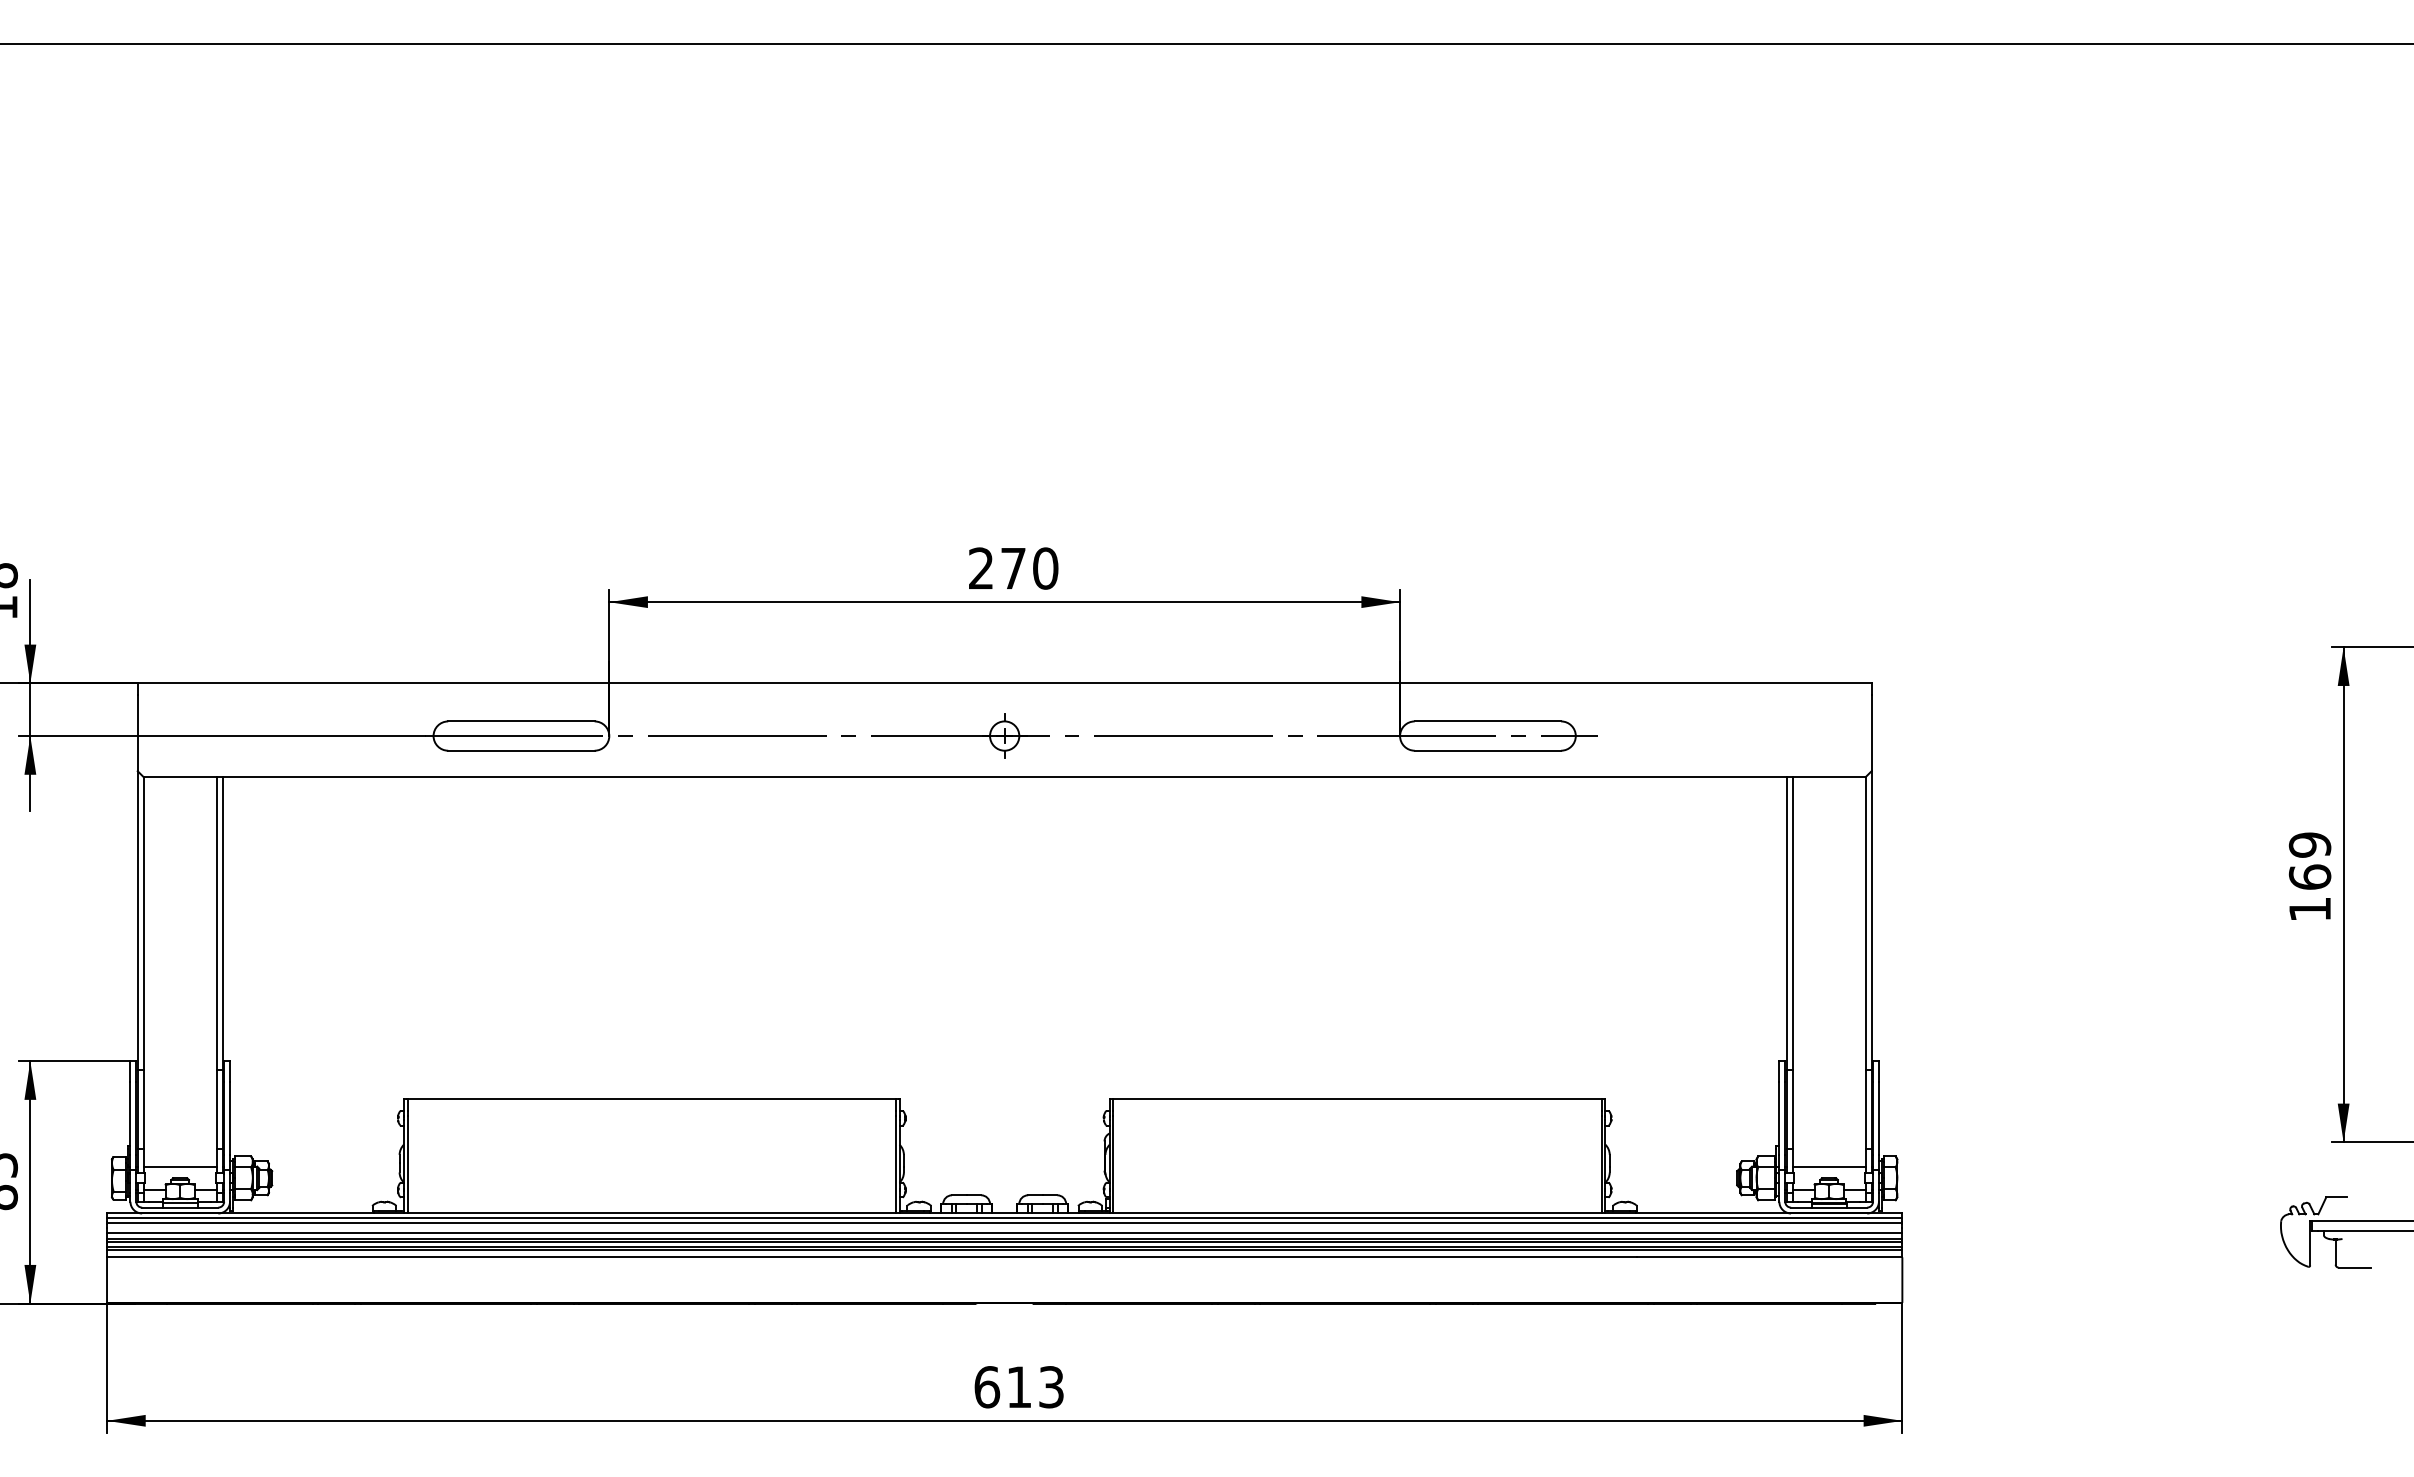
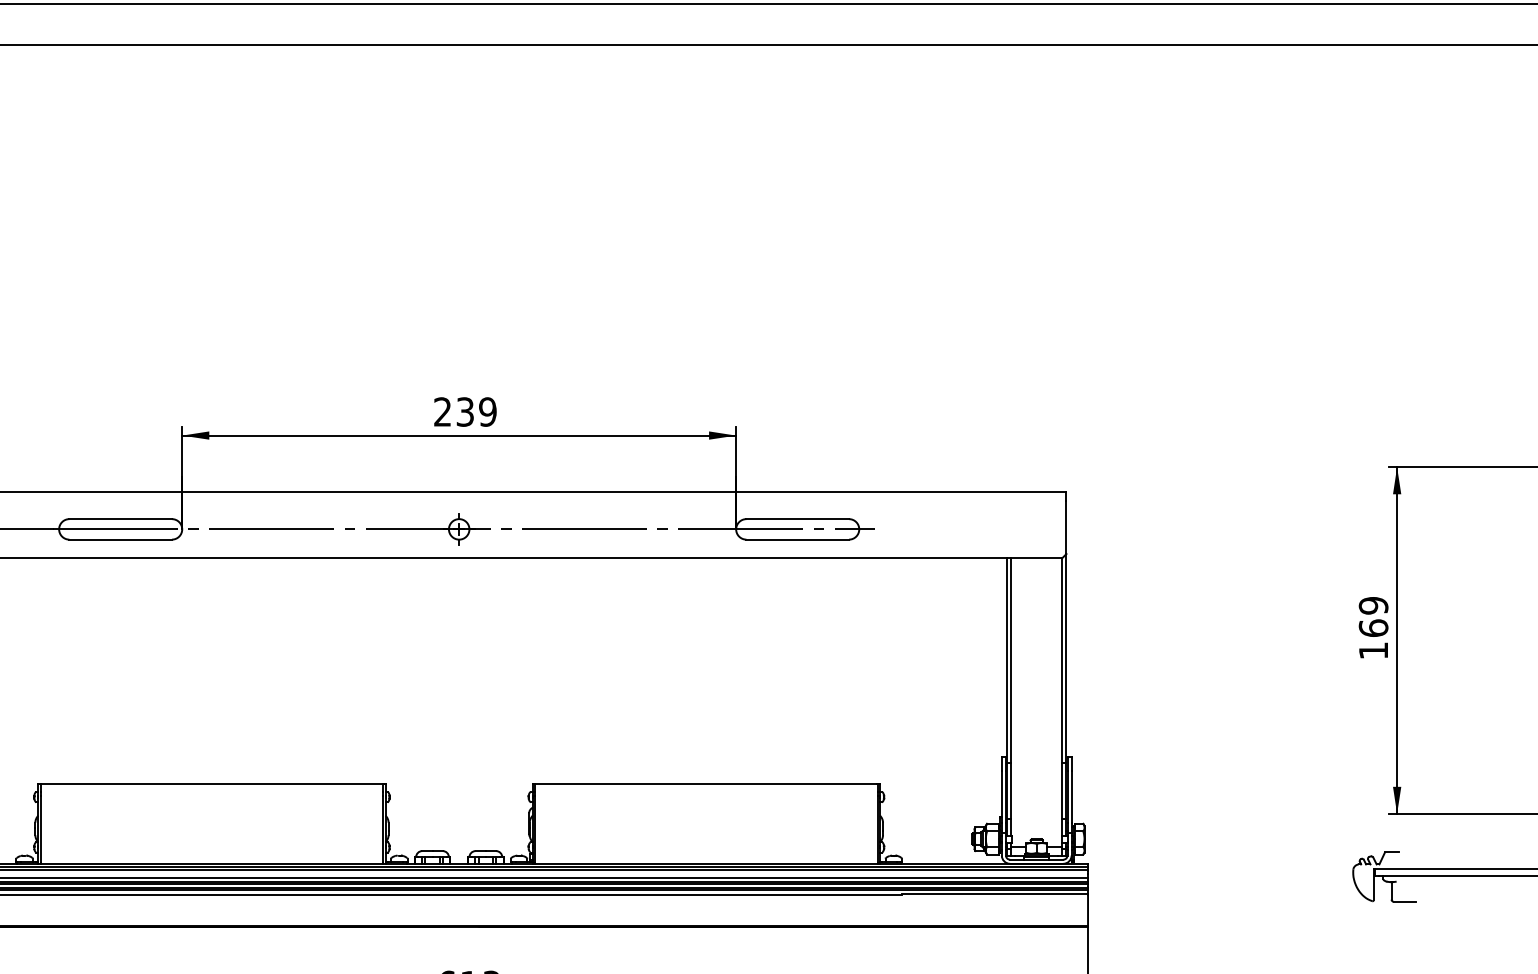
text: (1029, 568) -> (476, 412), 270 -> 239
line: (1828, 1166) -> (1036, 830), removed

